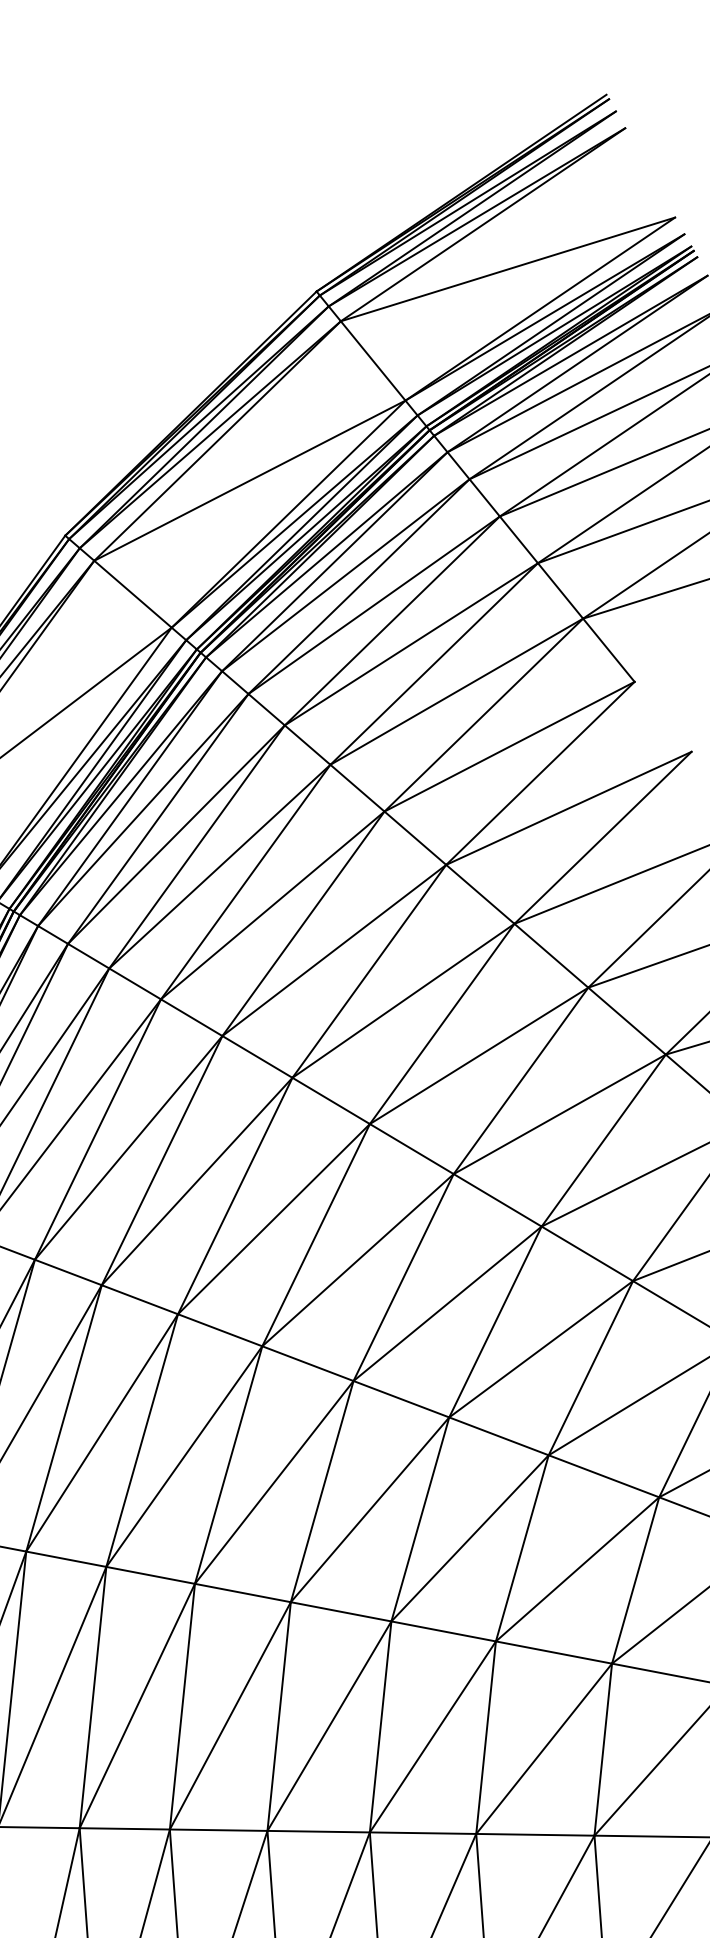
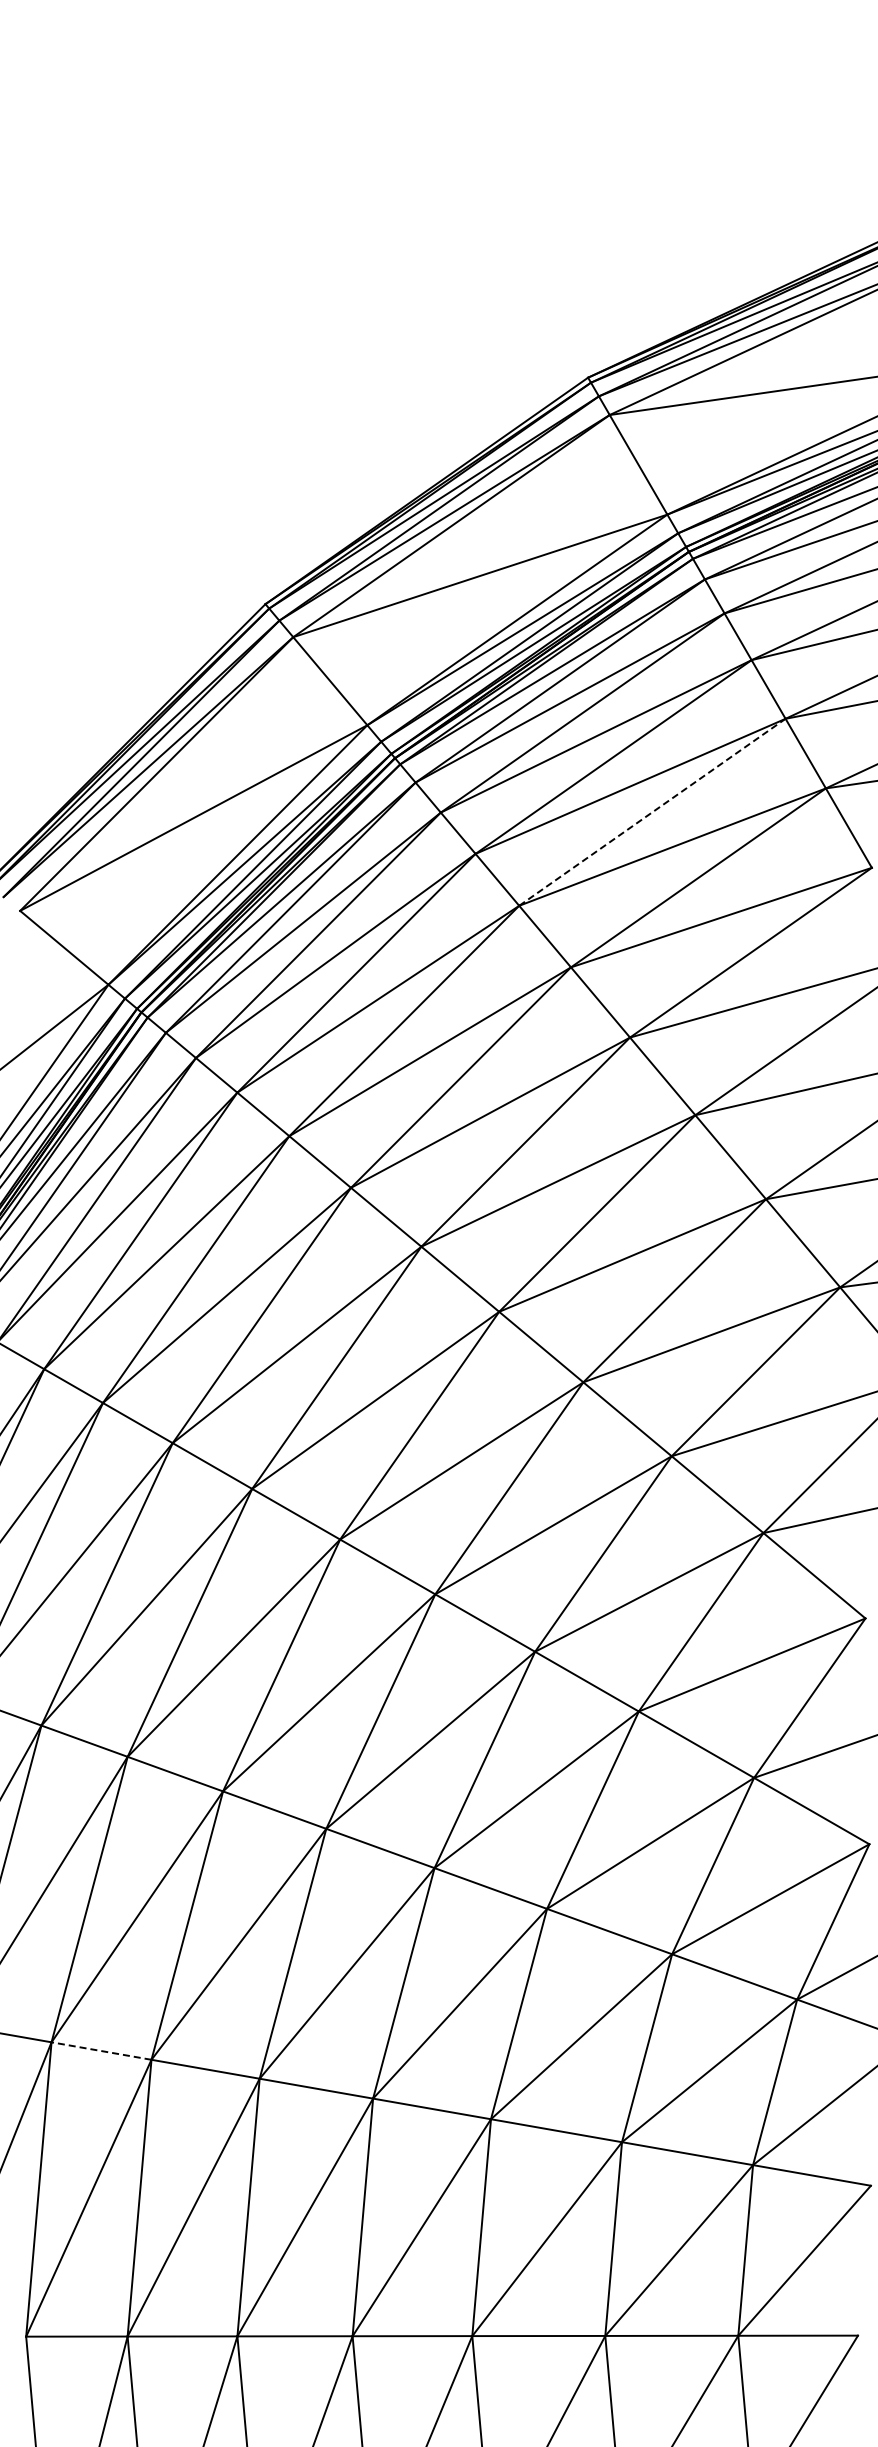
line: (434, 664) -> (652, 812), solid -> dashed
line: (124, 1829) -> (101, 2051), solid -> dashed

